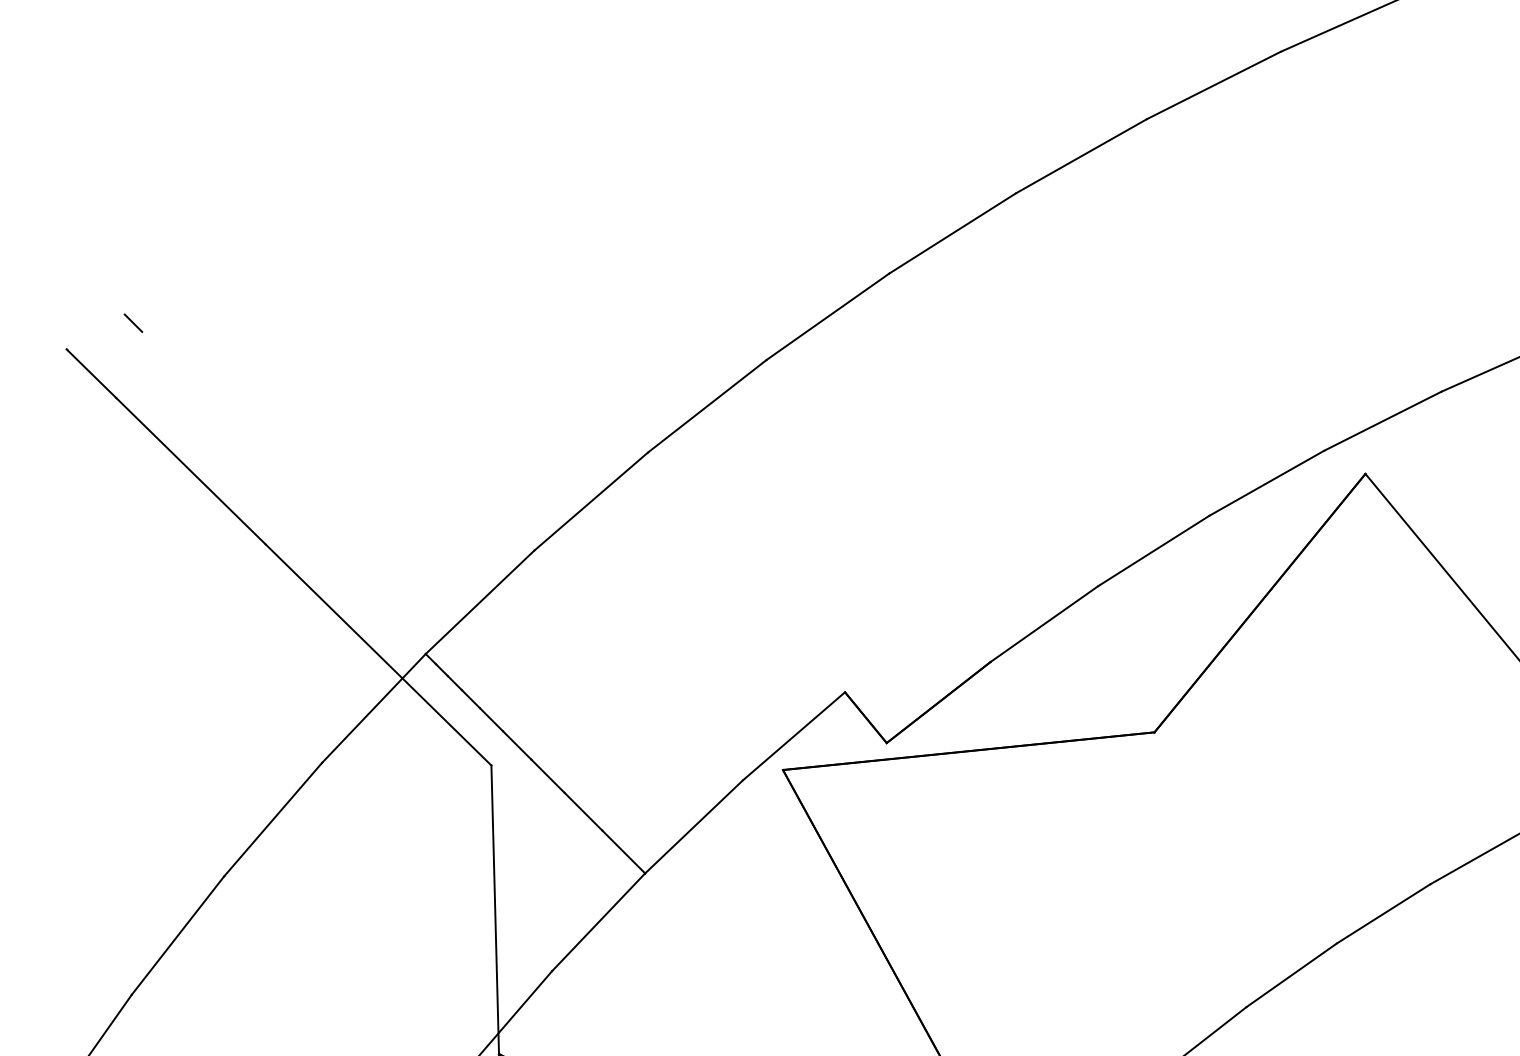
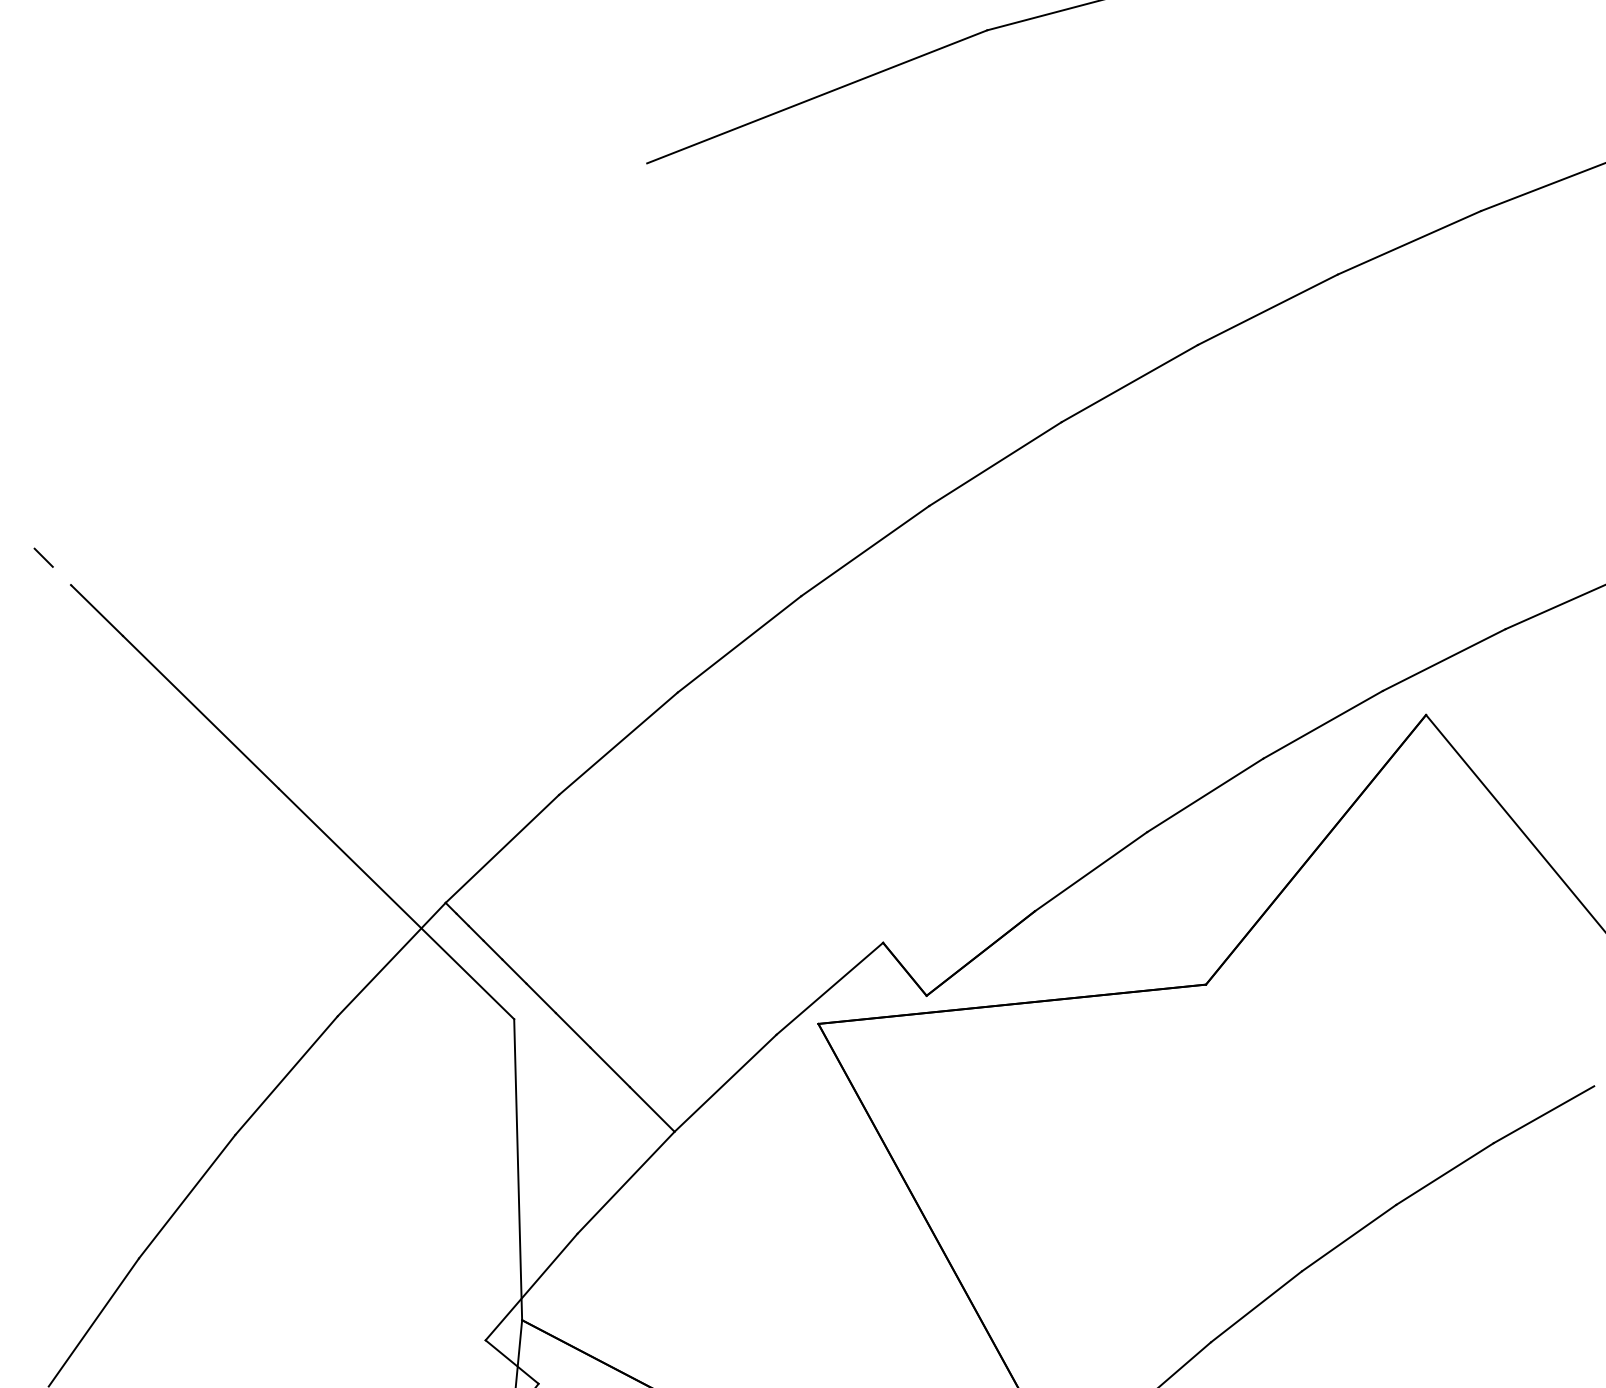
line: (133, 322) -> (43, 557), moved

